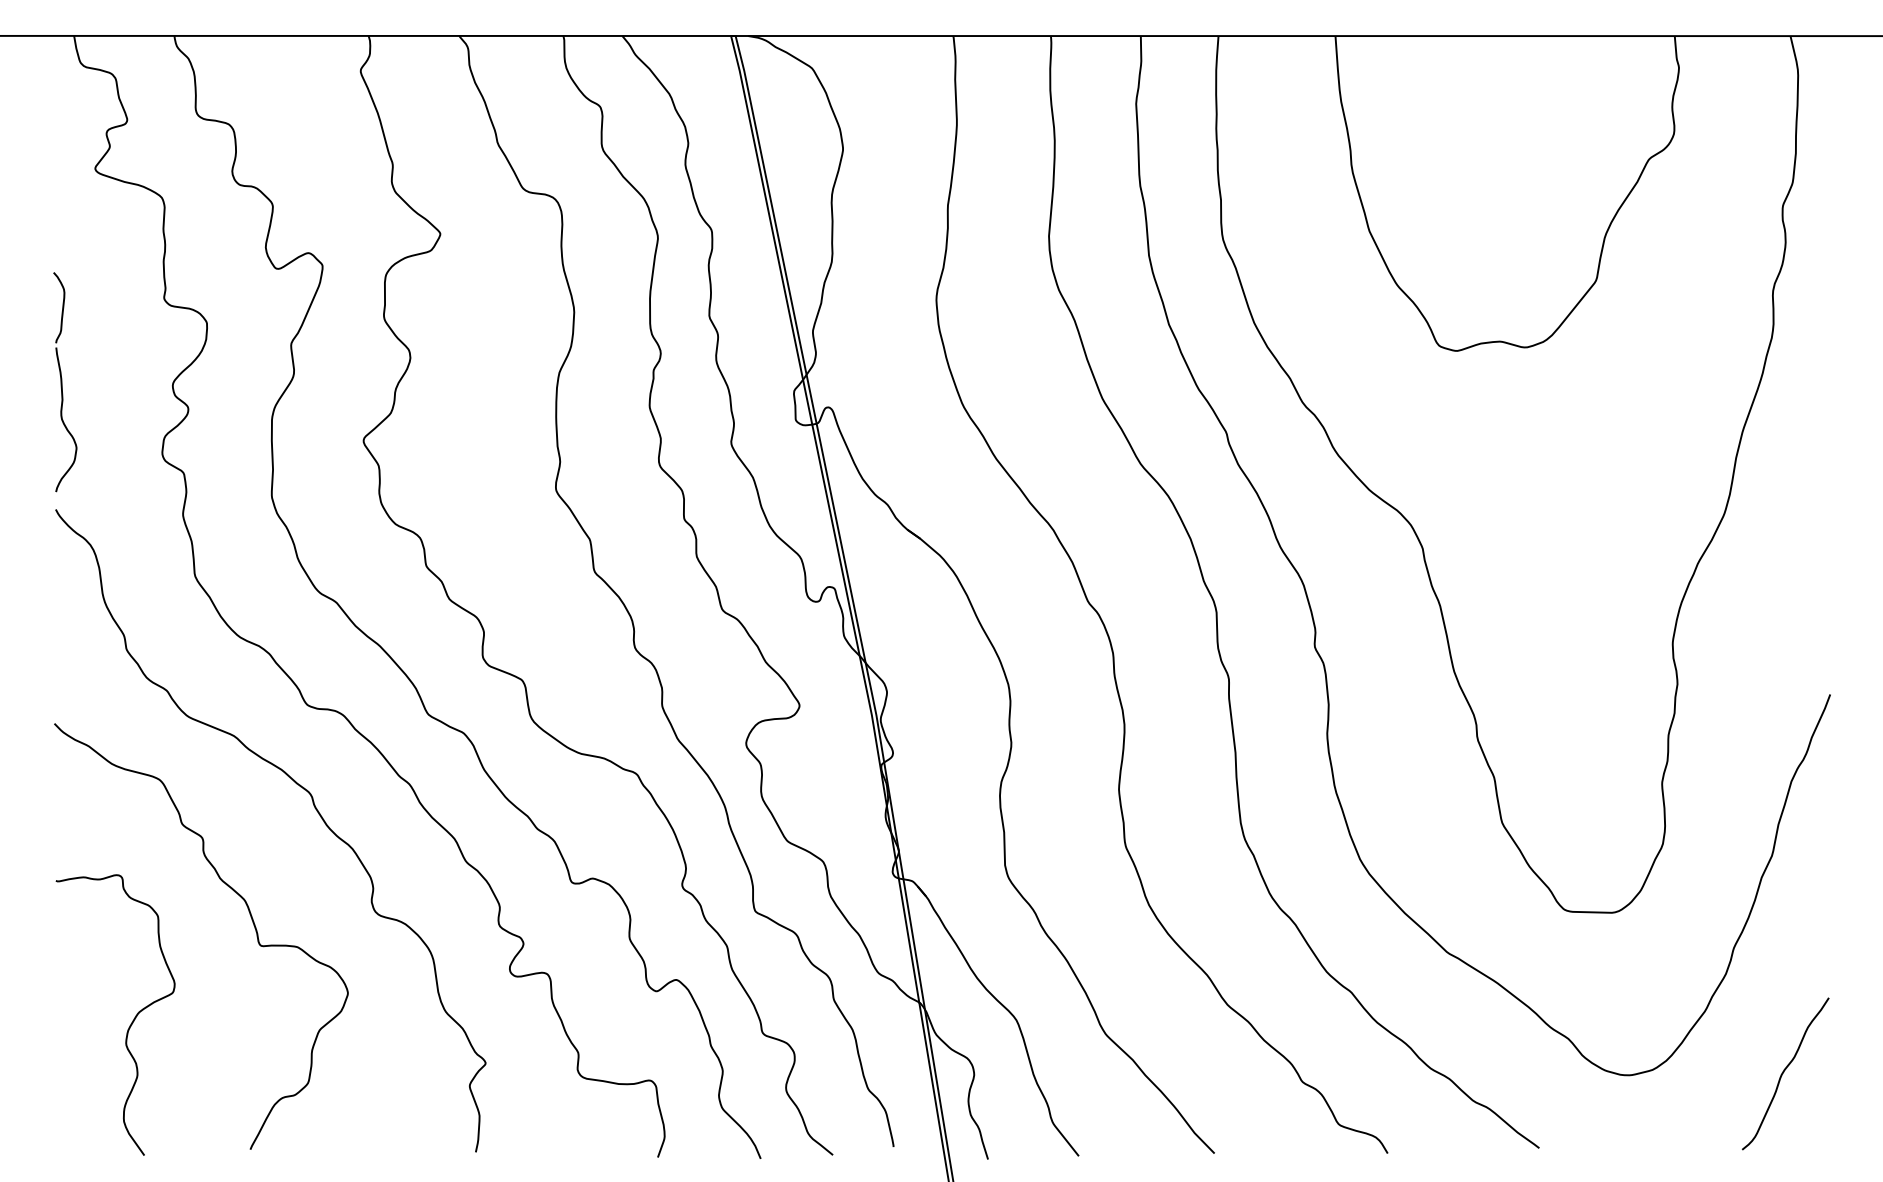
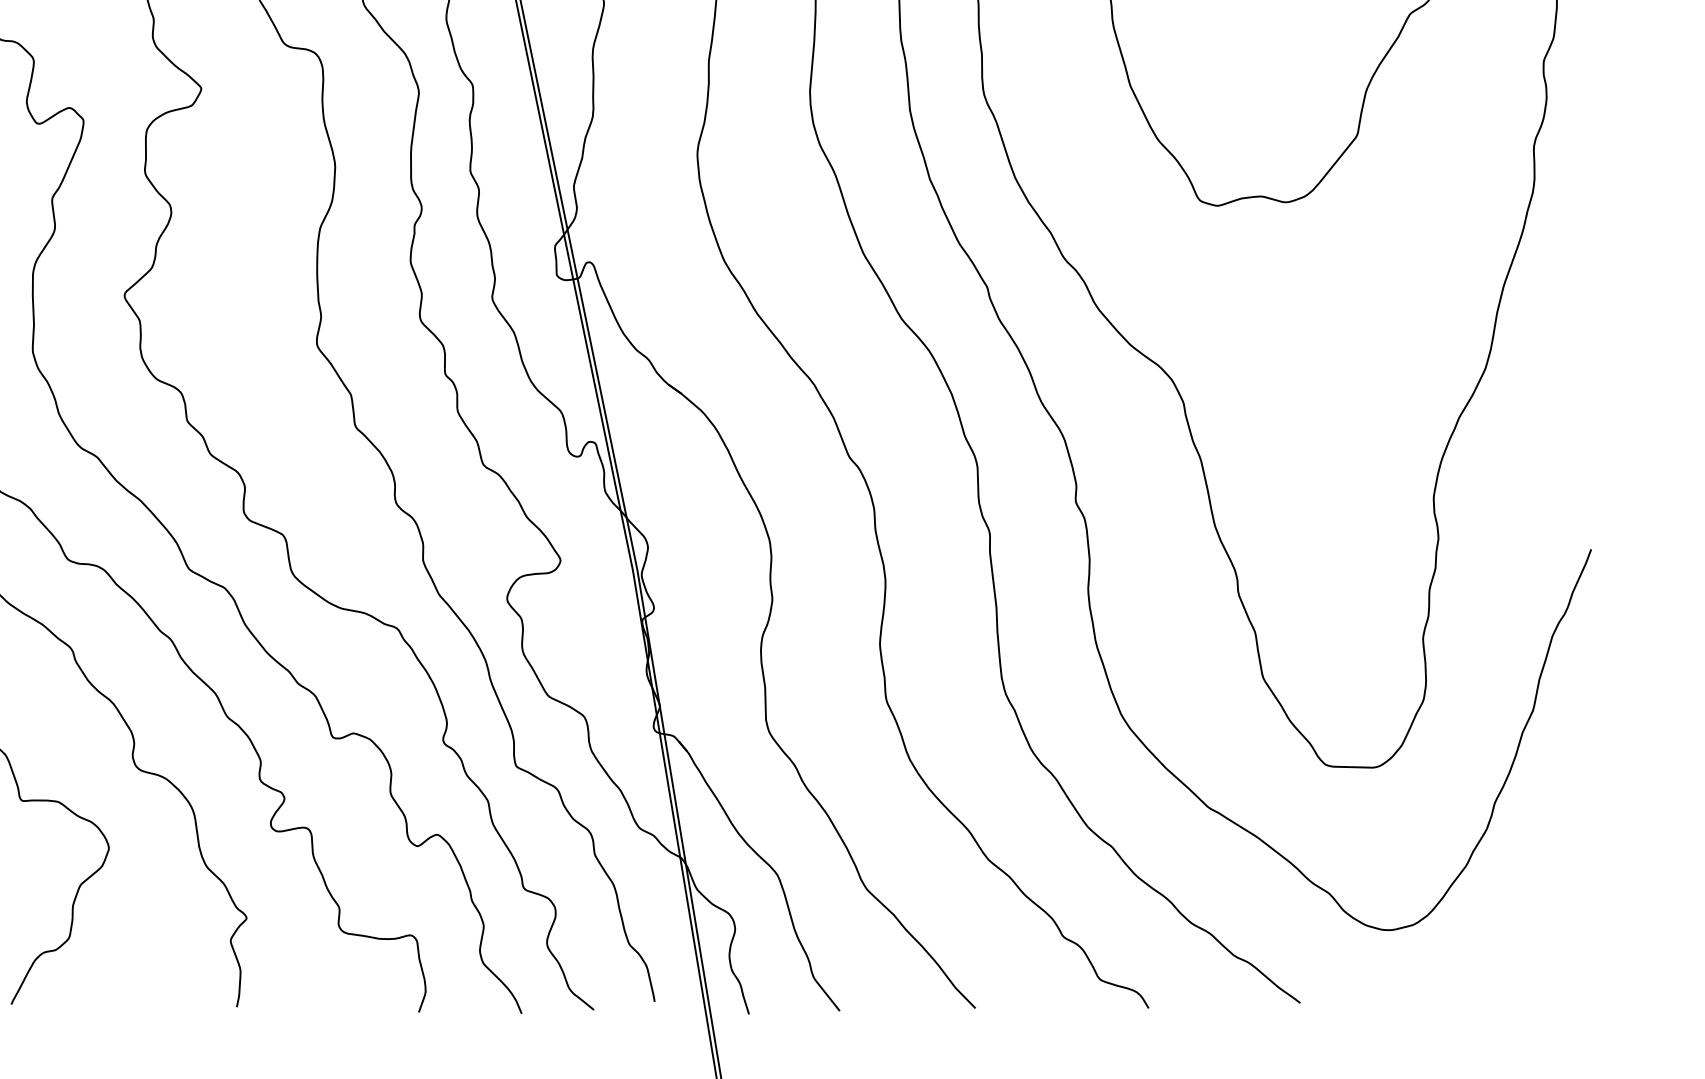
curve: (1784, 1072) -> (1545, 927), removed

